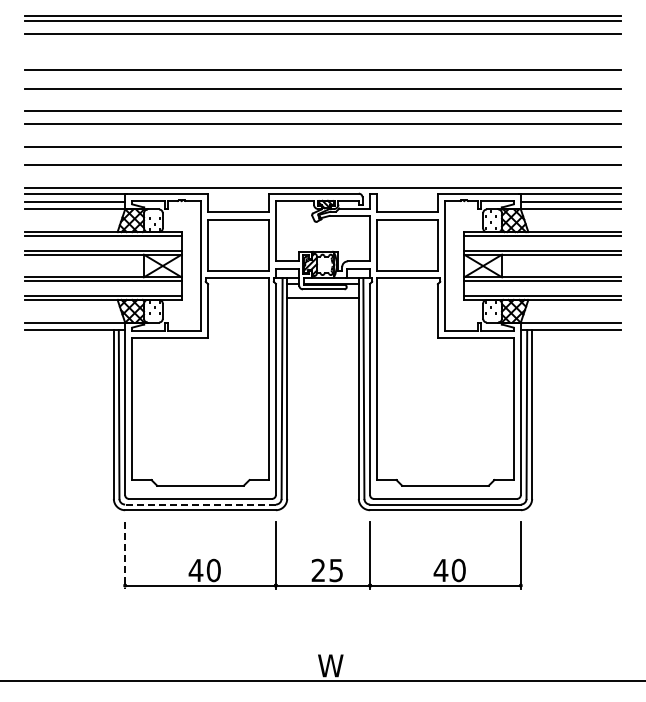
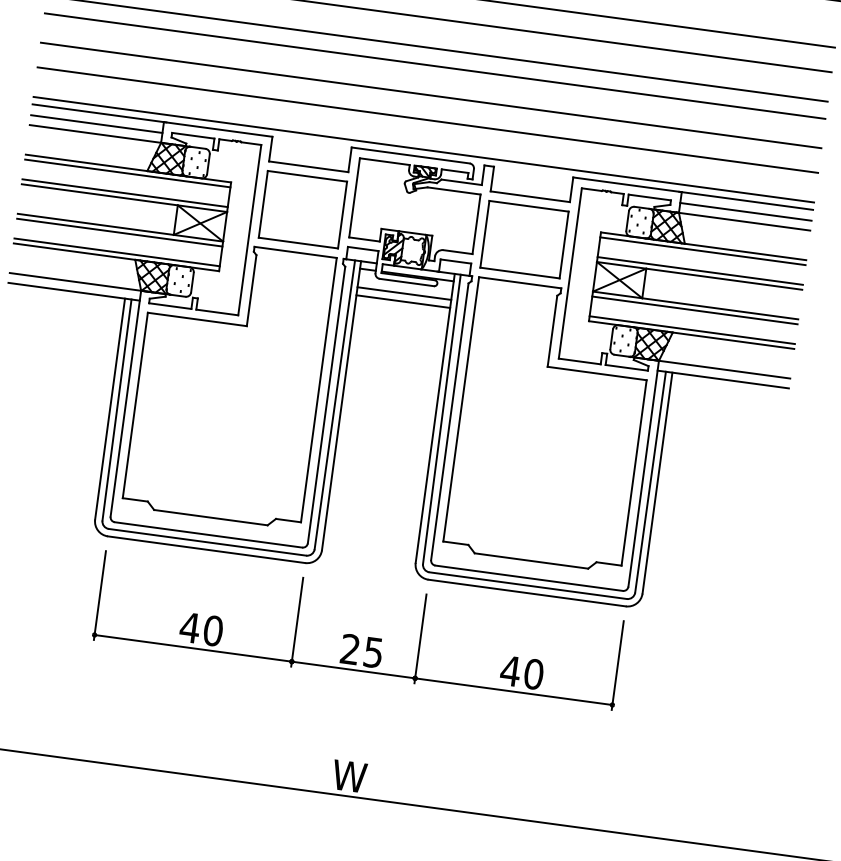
line: (322, 304) -> (402, 302), added
line: (200, 504) -> (207, 542), dashed -> solid
line: (125, 555) -> (100, 595), dashed -> solid

